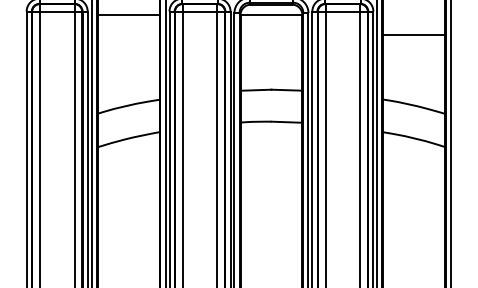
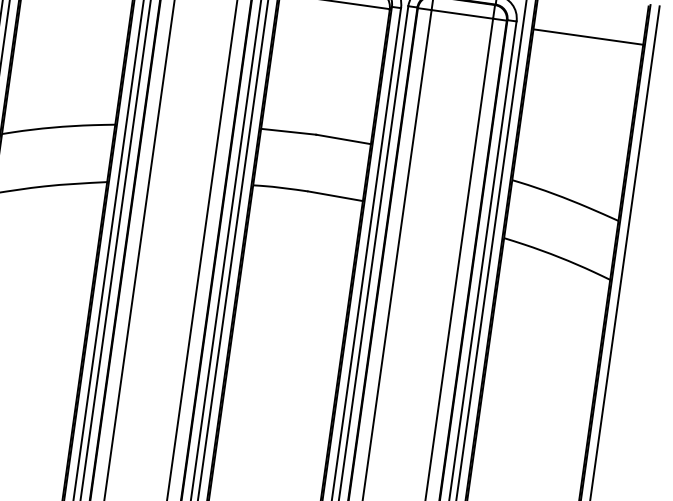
line: (414, 34) -> (588, 36), moved

